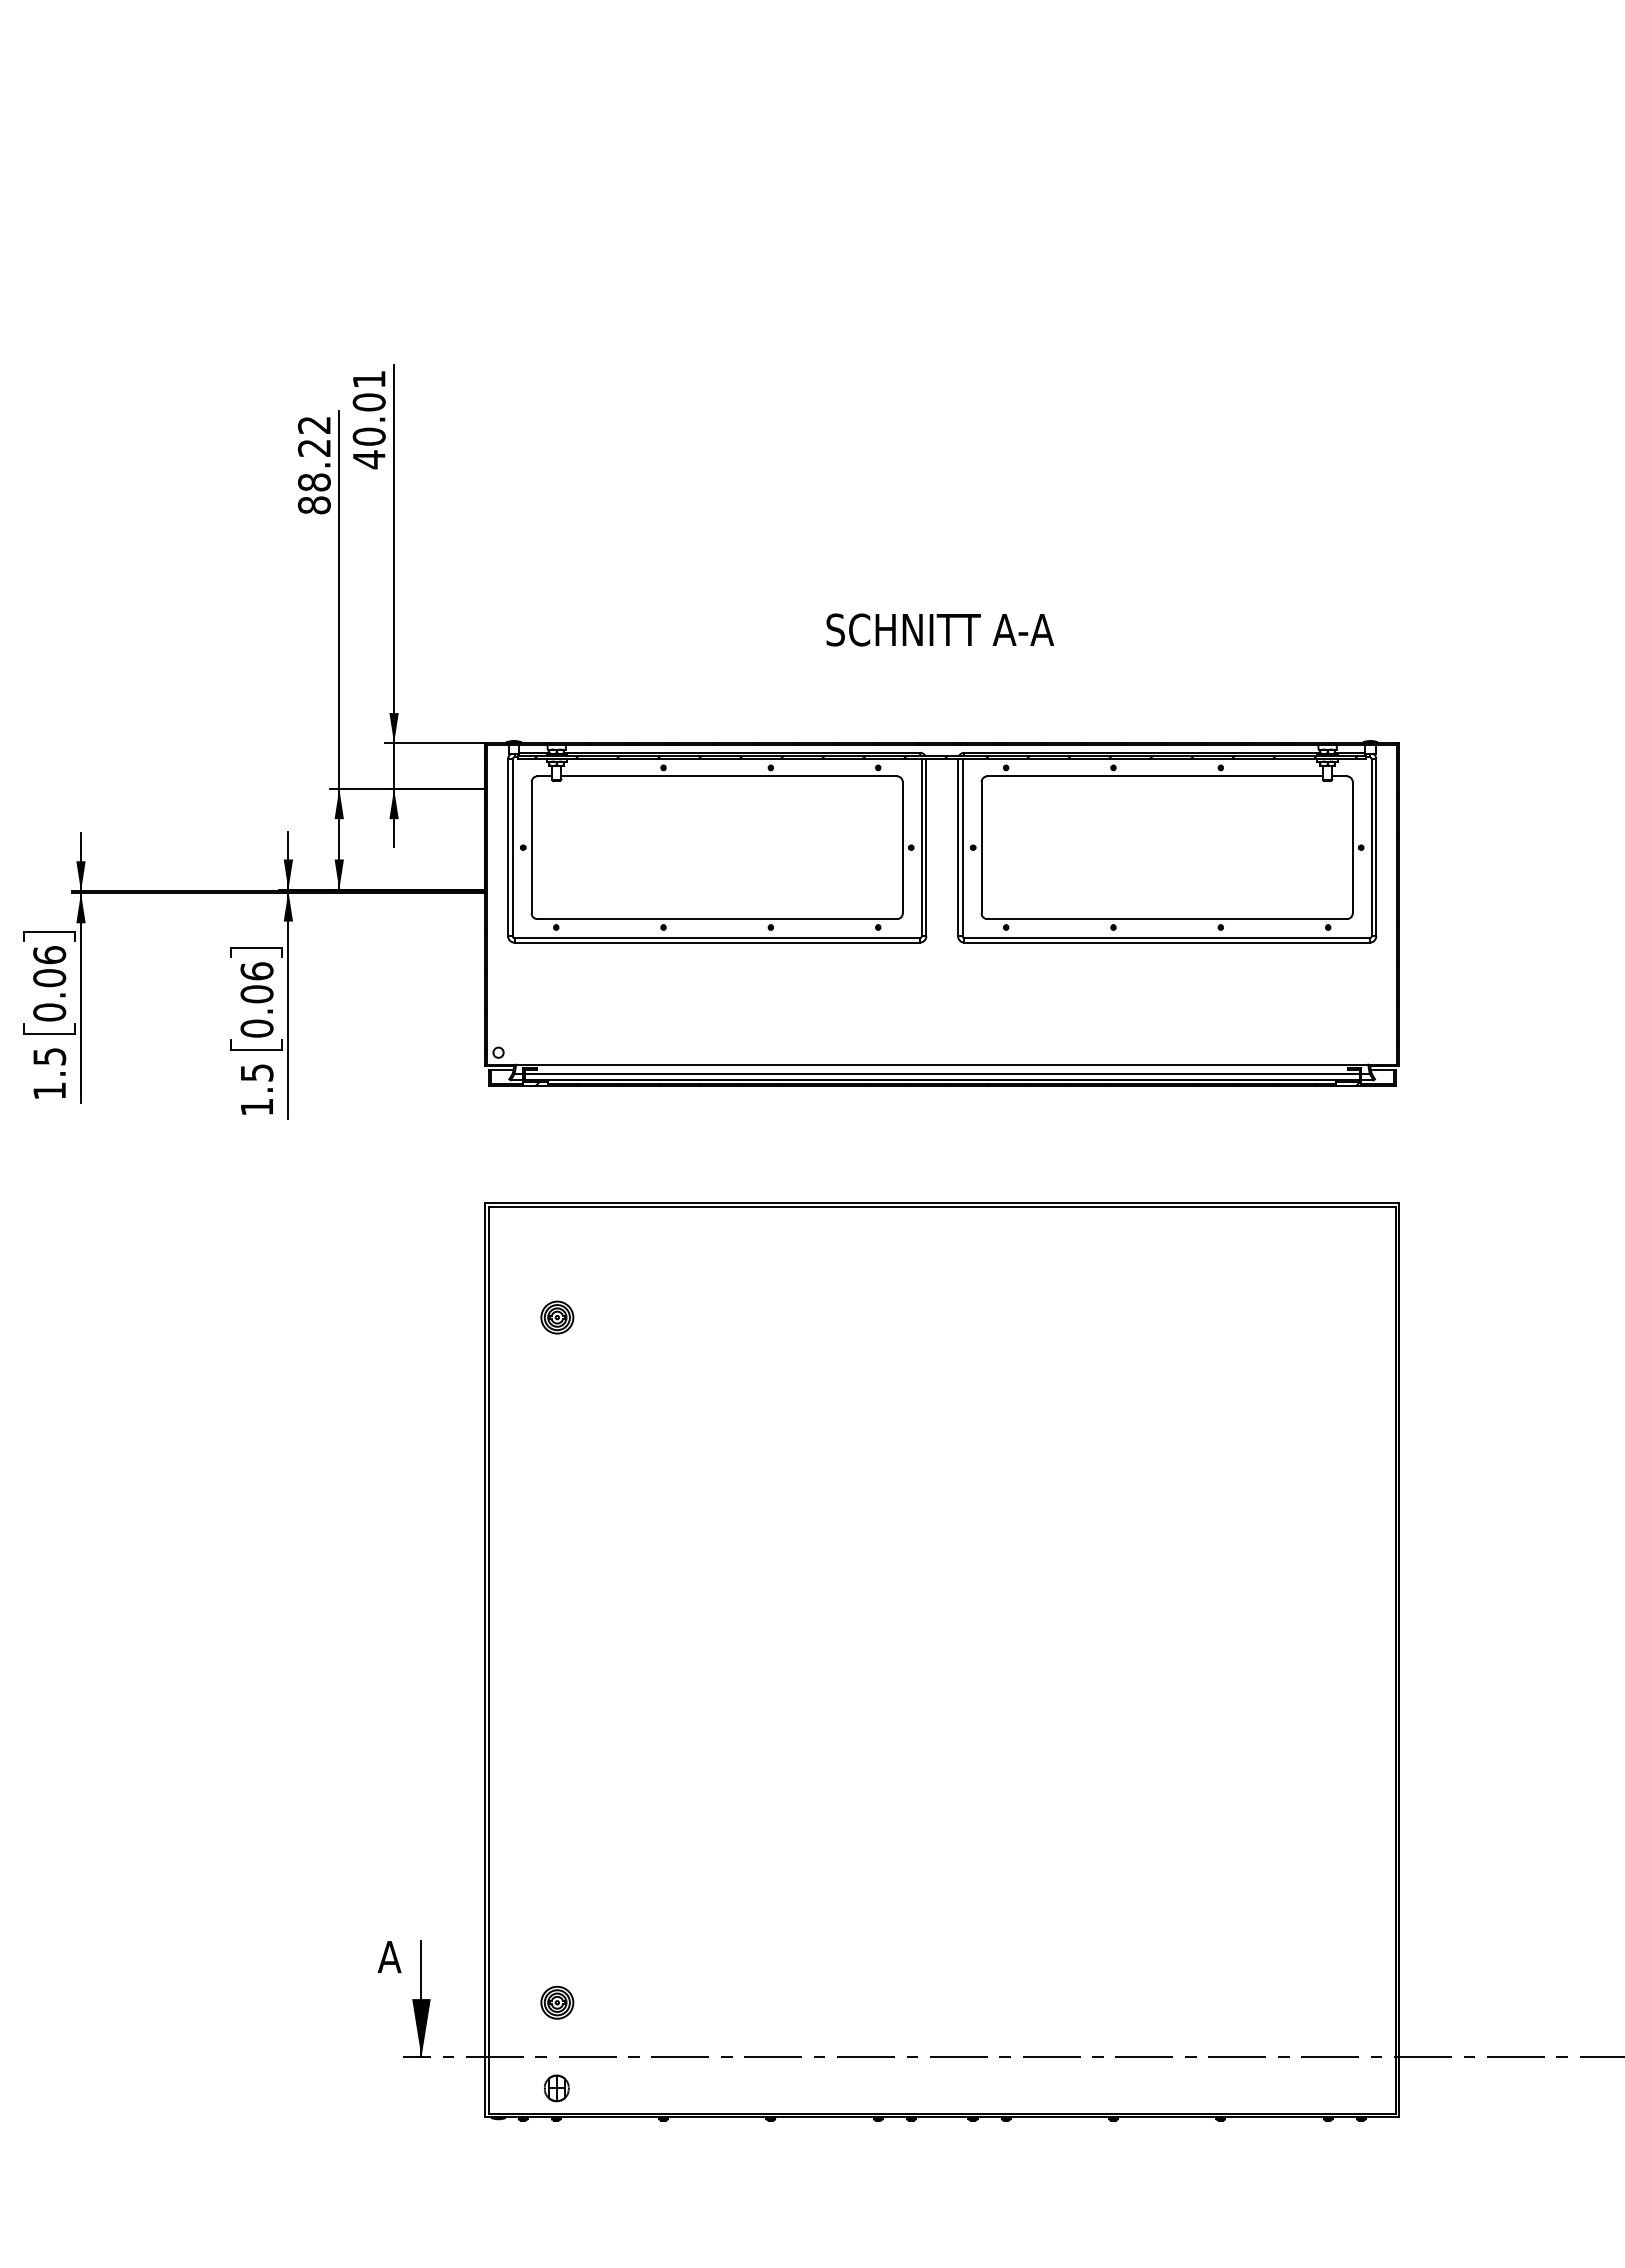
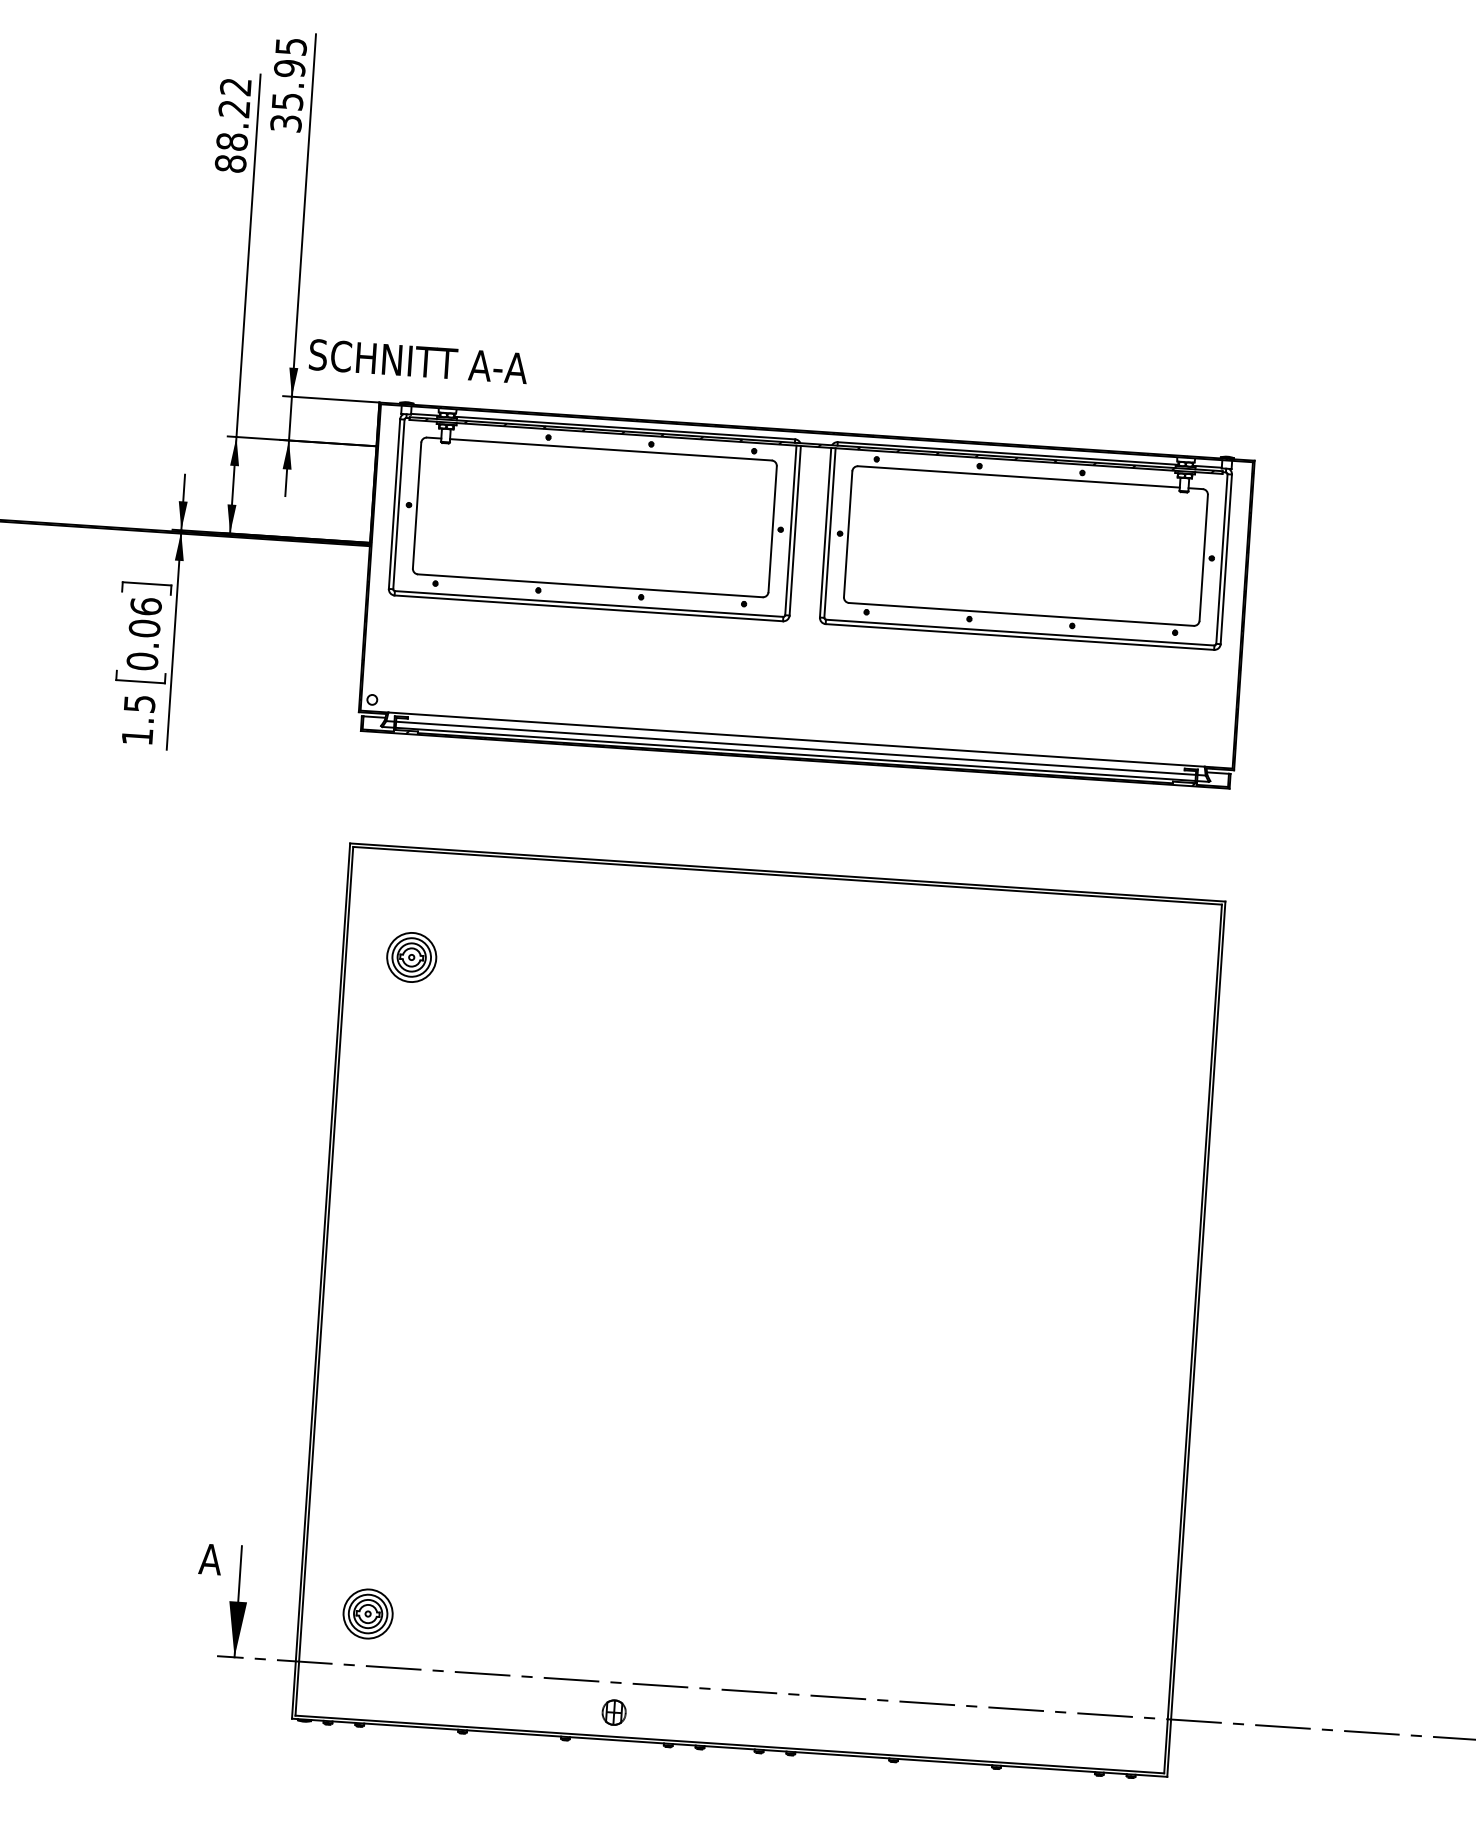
text: (368, 420) -> (287, 85), 40.01 -> 35.95
text: (940, 629) -> (418, 361), moved
part: (557, 1317) -> (411, 957), size x1.6
part: (557, 2002) -> (368, 1613), size x1.6
part: (556, 2088) -> (613, 1712), moved

